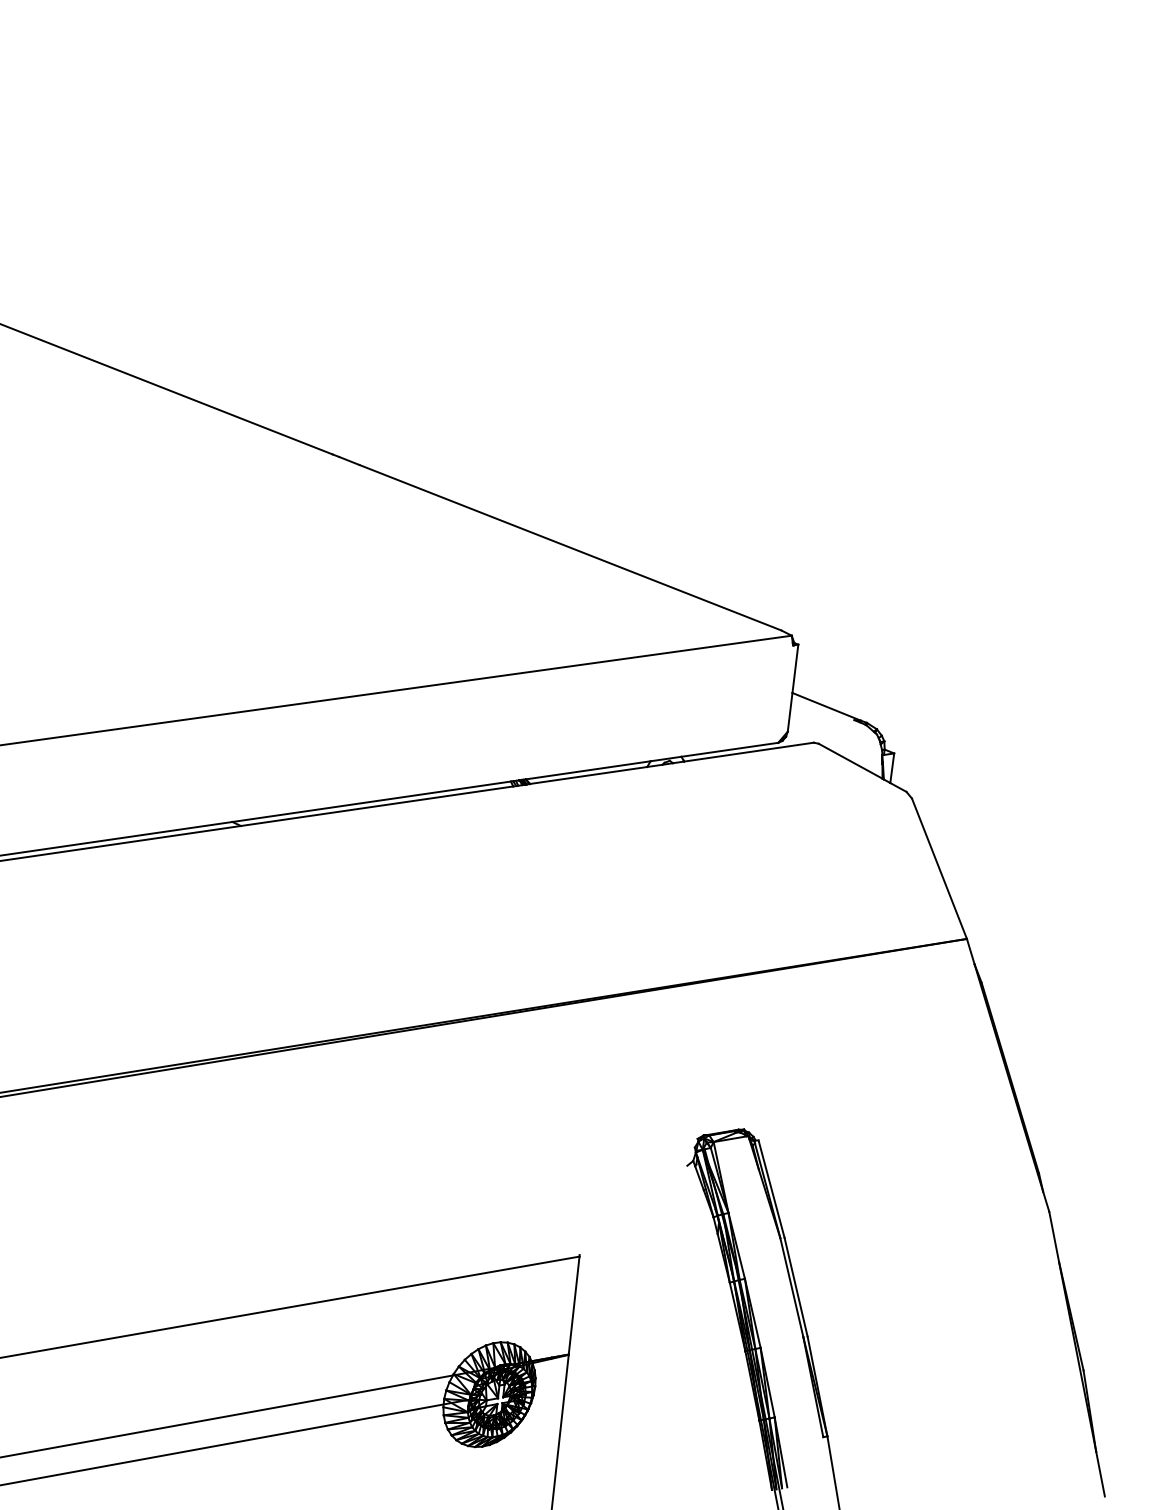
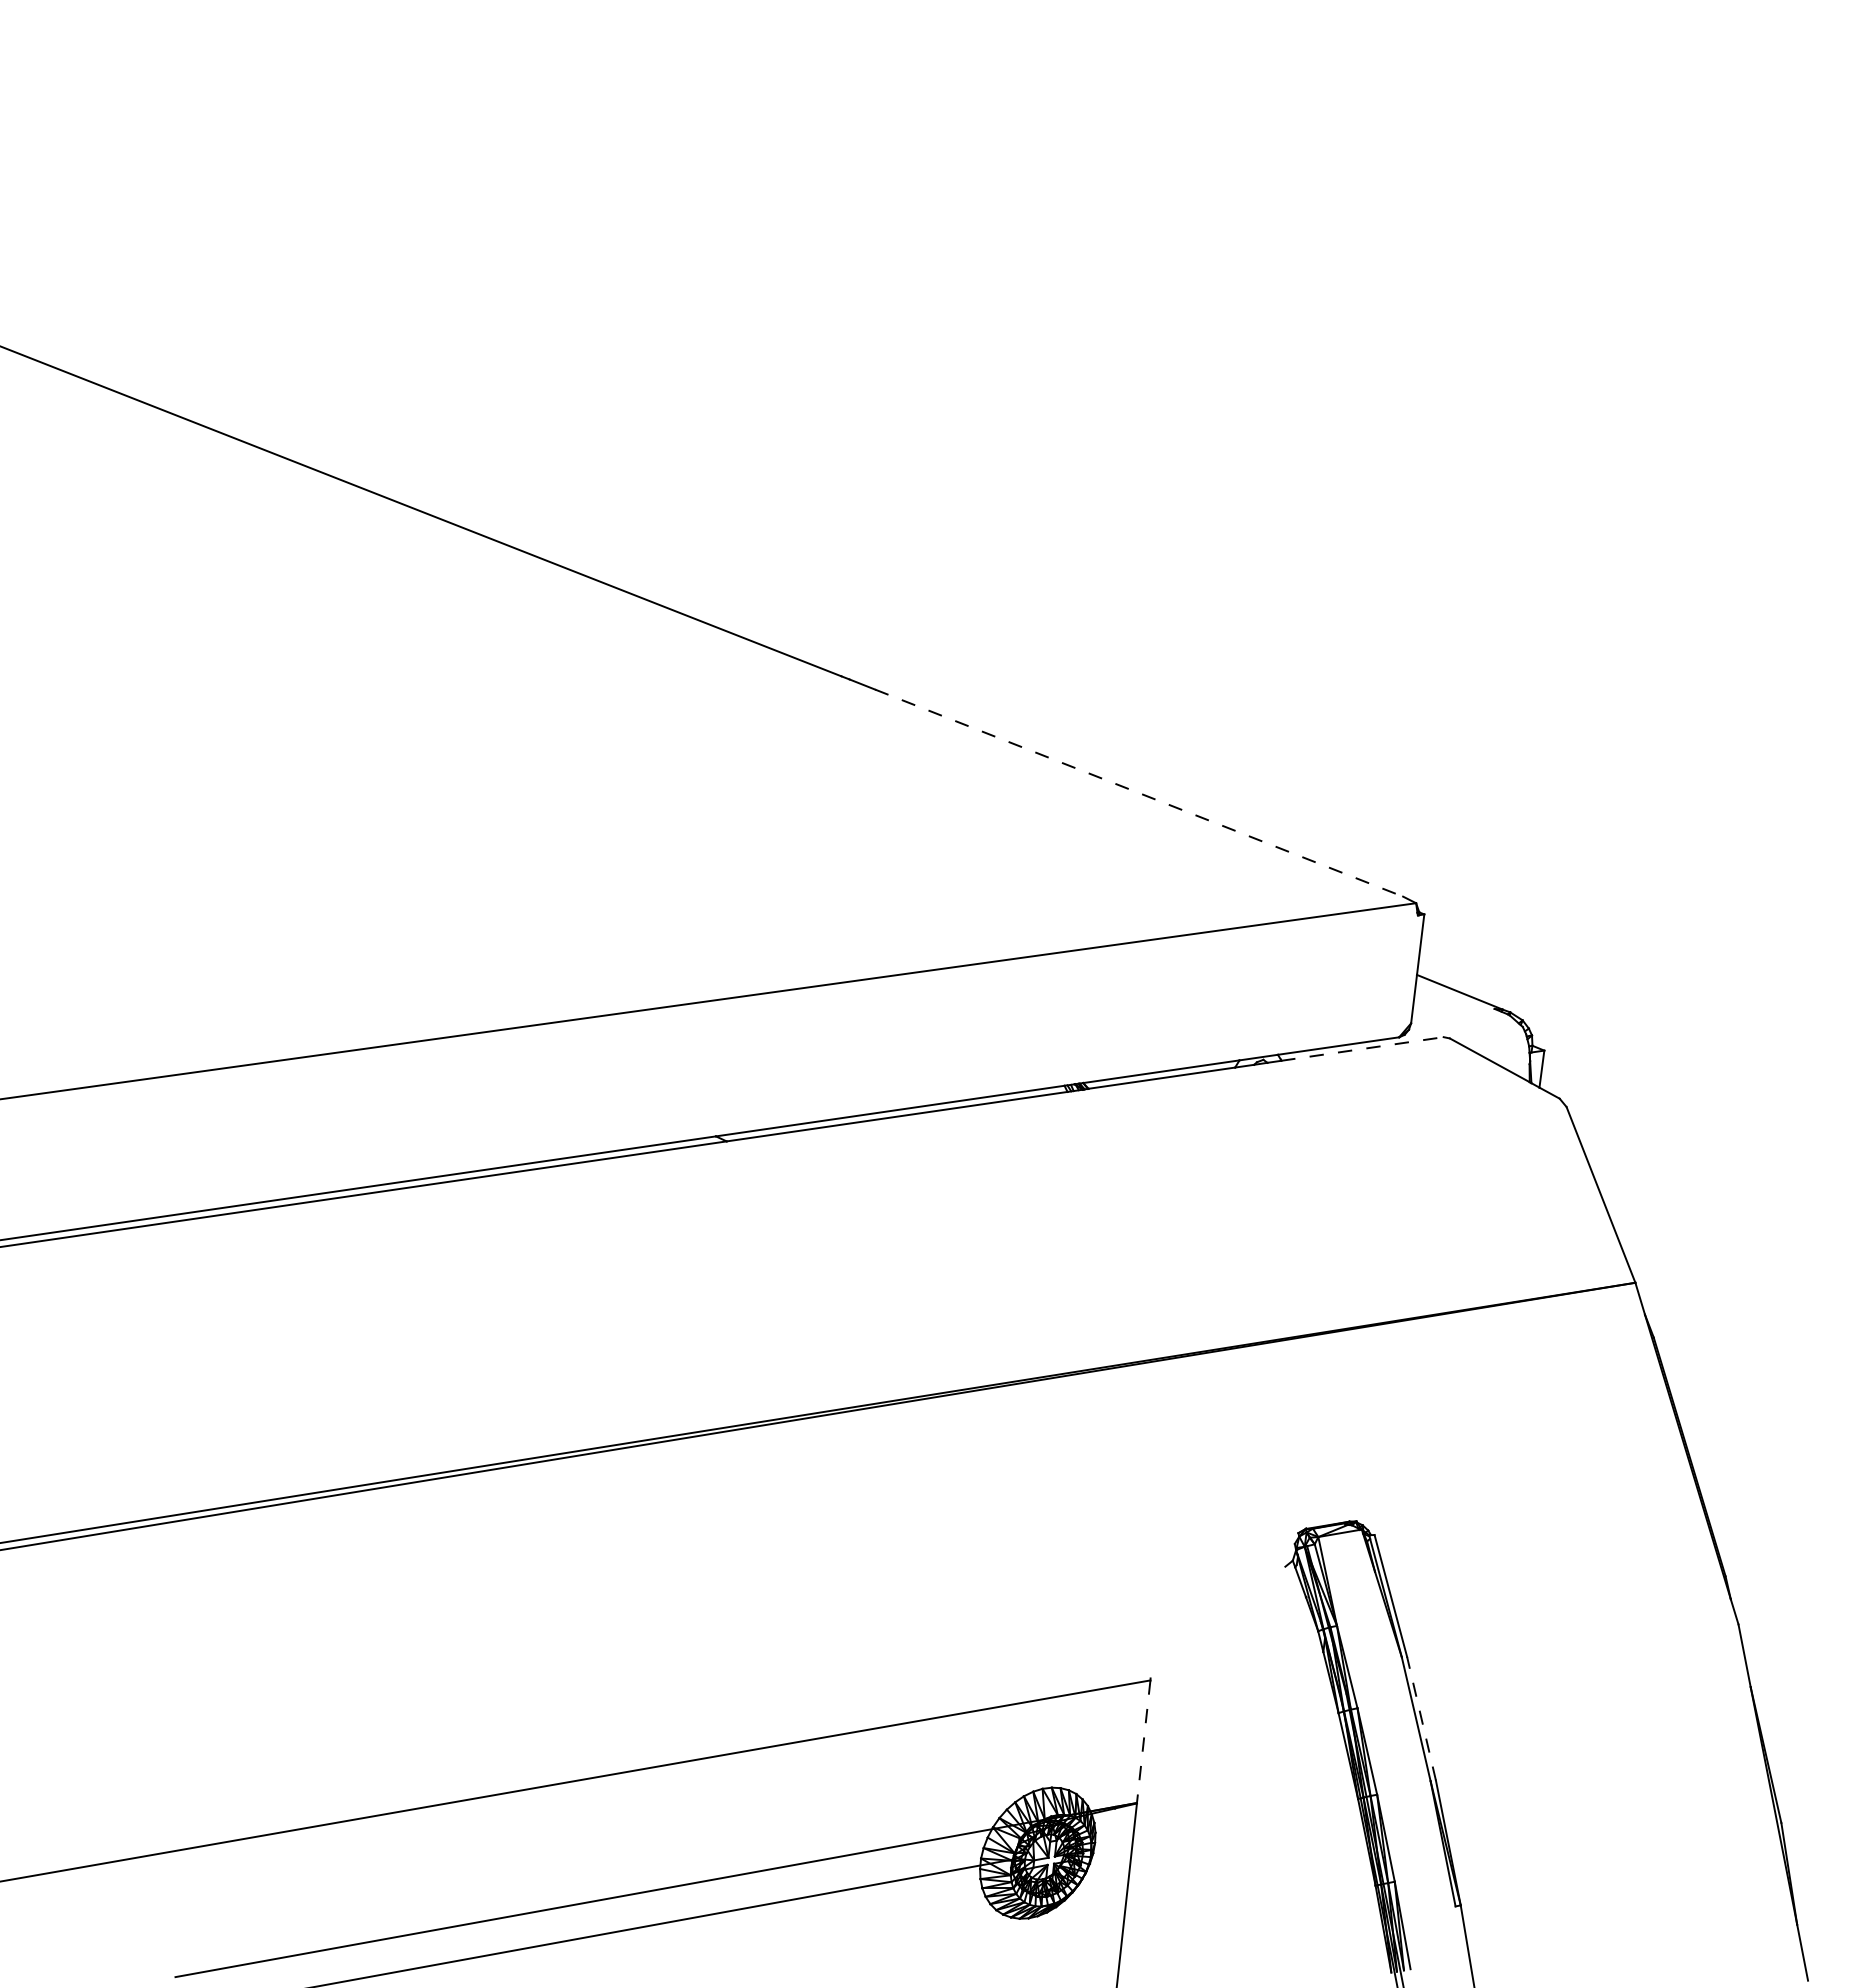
line: (570, 548) -> (1139, 793), solid -> dashed
line: (748, 751) -> (1362, 1048), solid -> dashed
line: (796, 1287) -> (1421, 1718), solid -> dashed
line: (573, 1305) -> (1143, 1741), solid -> dashed

